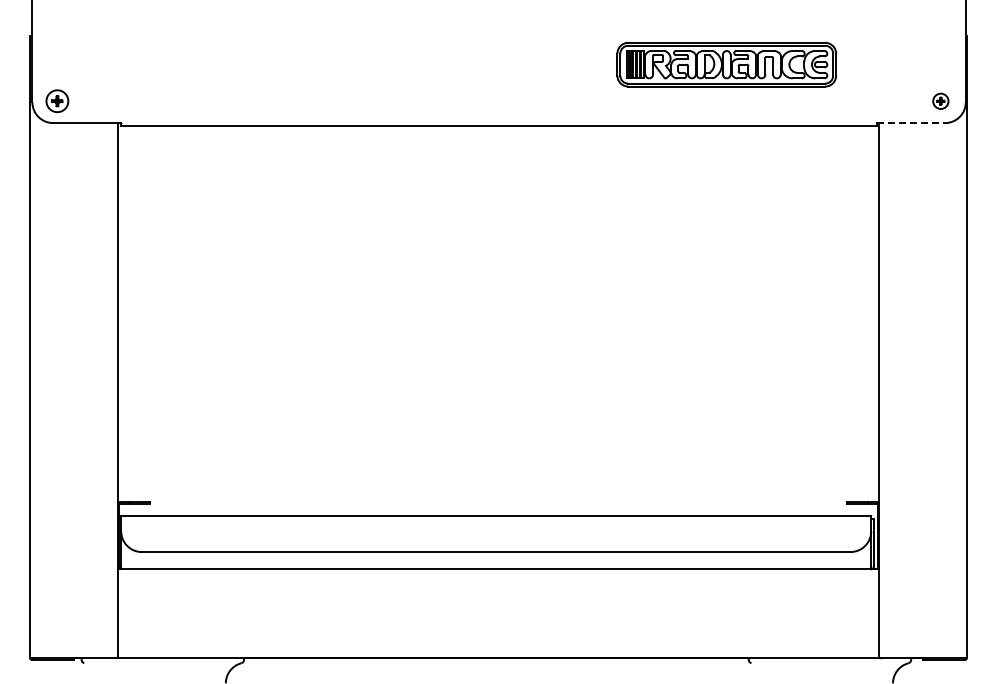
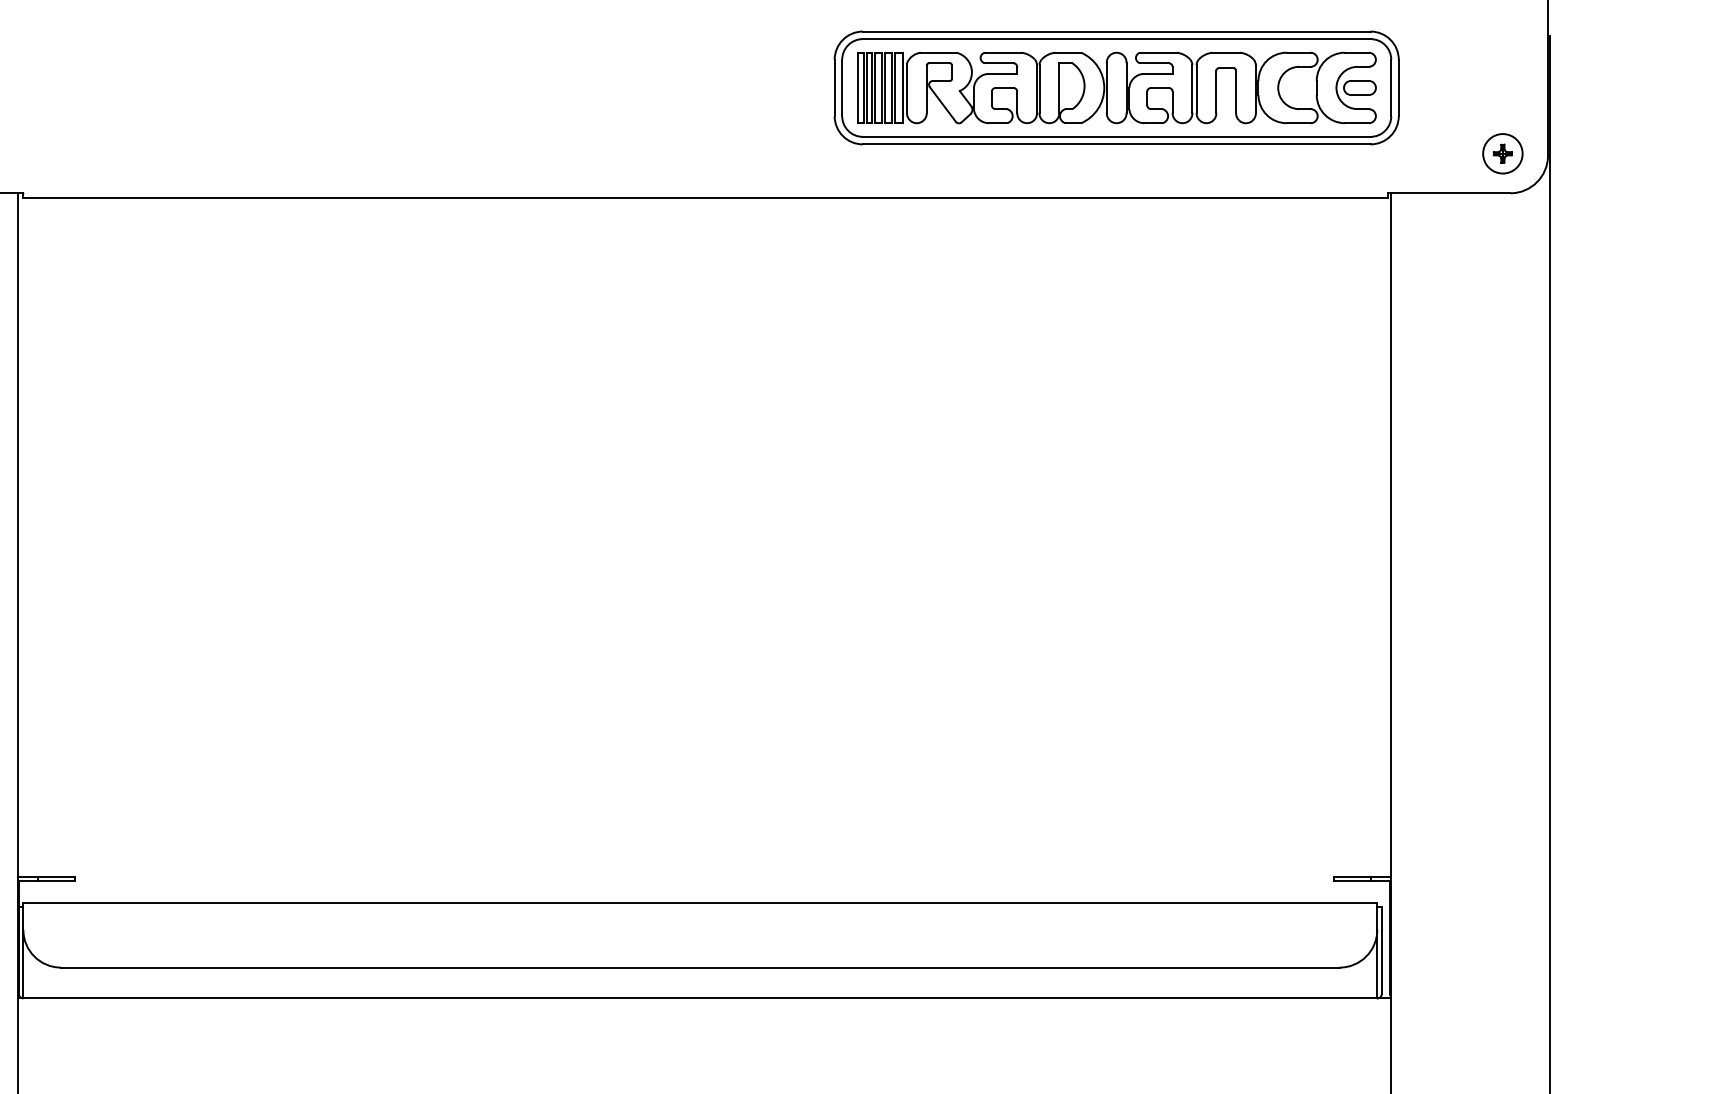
part: (726, 64) -> (1116, 87), size x1.43
part: (940, 101) -> (1502, 154), size x1.43
line: (911, 123) -> (1449, 193), dashed -> solid

